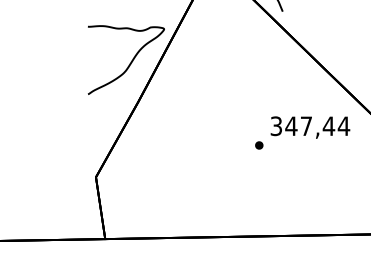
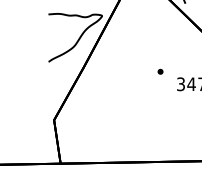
part: (259, 145) -> (160, 71), moved

